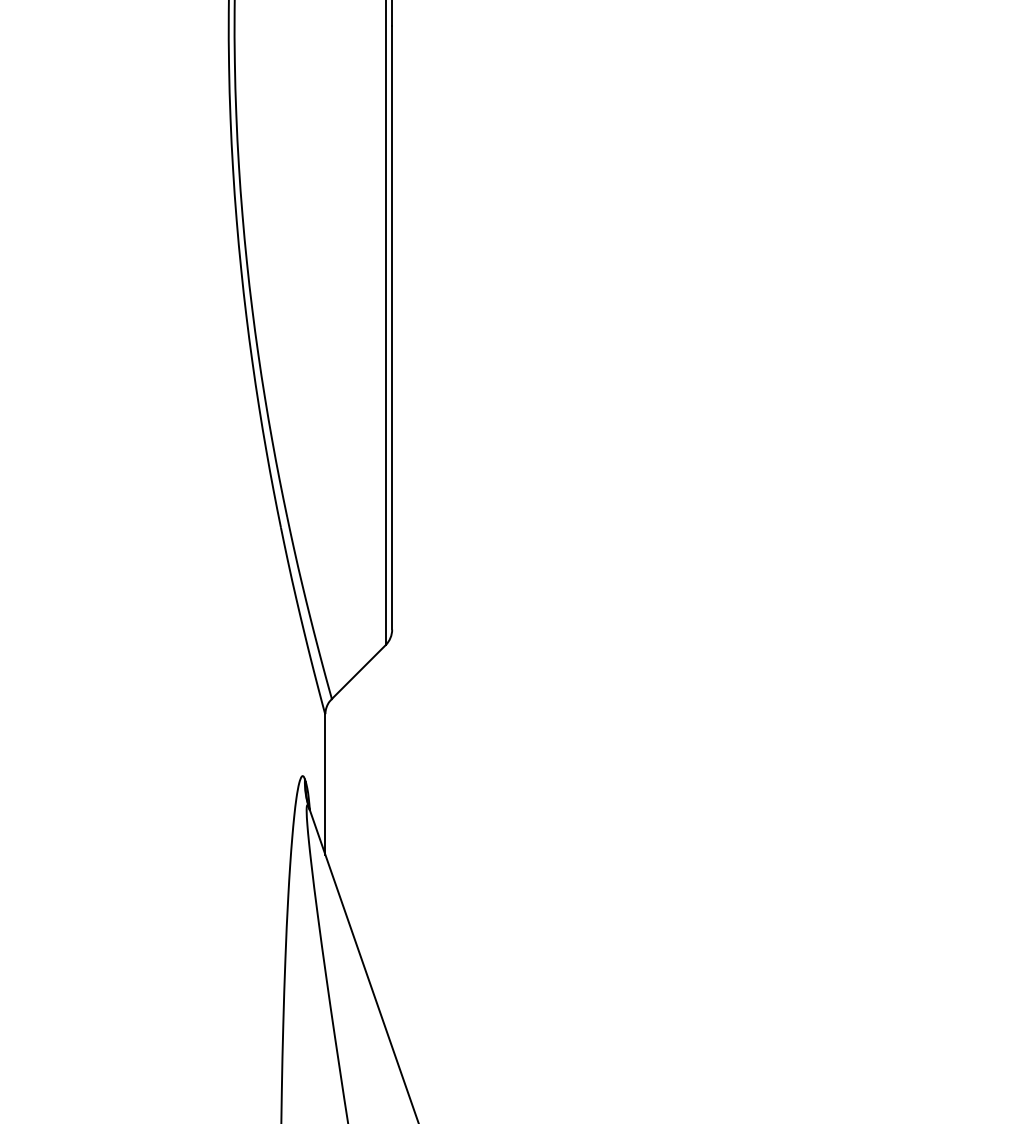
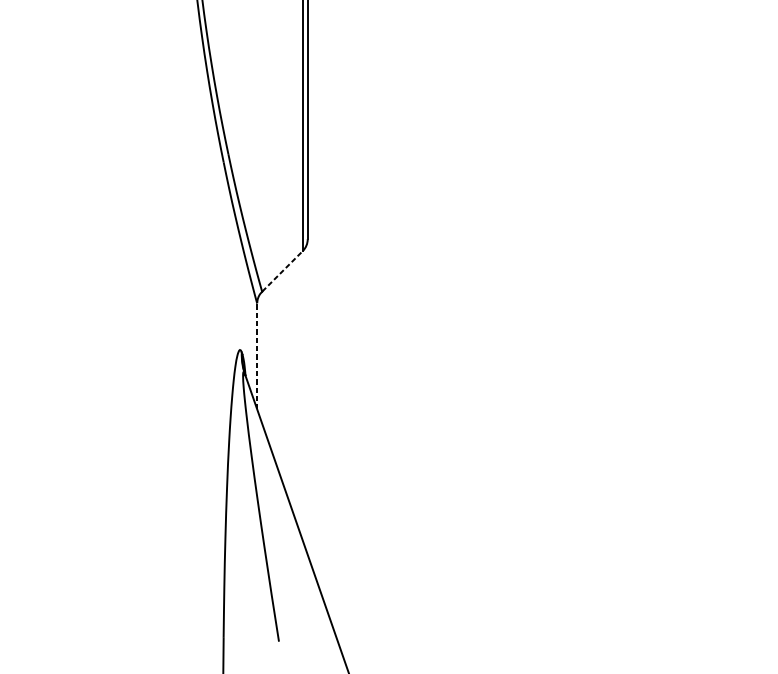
line: (358, 671) -> (282, 270), solid -> dashed
line: (325, 783) -> (257, 355), solid -> dashed

